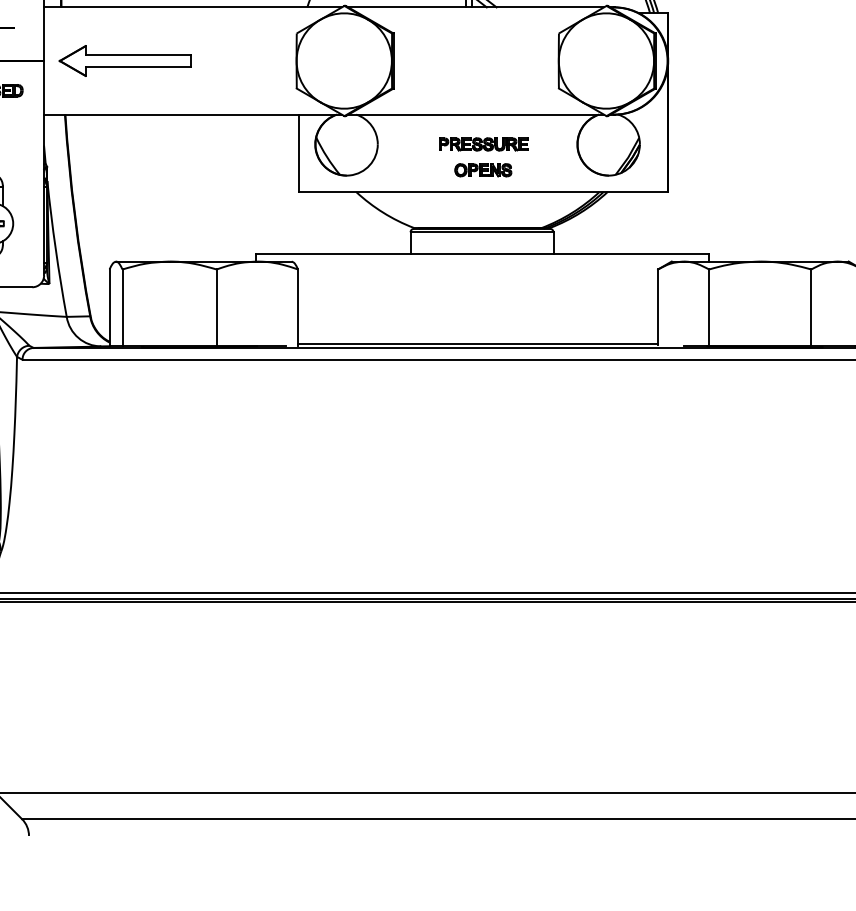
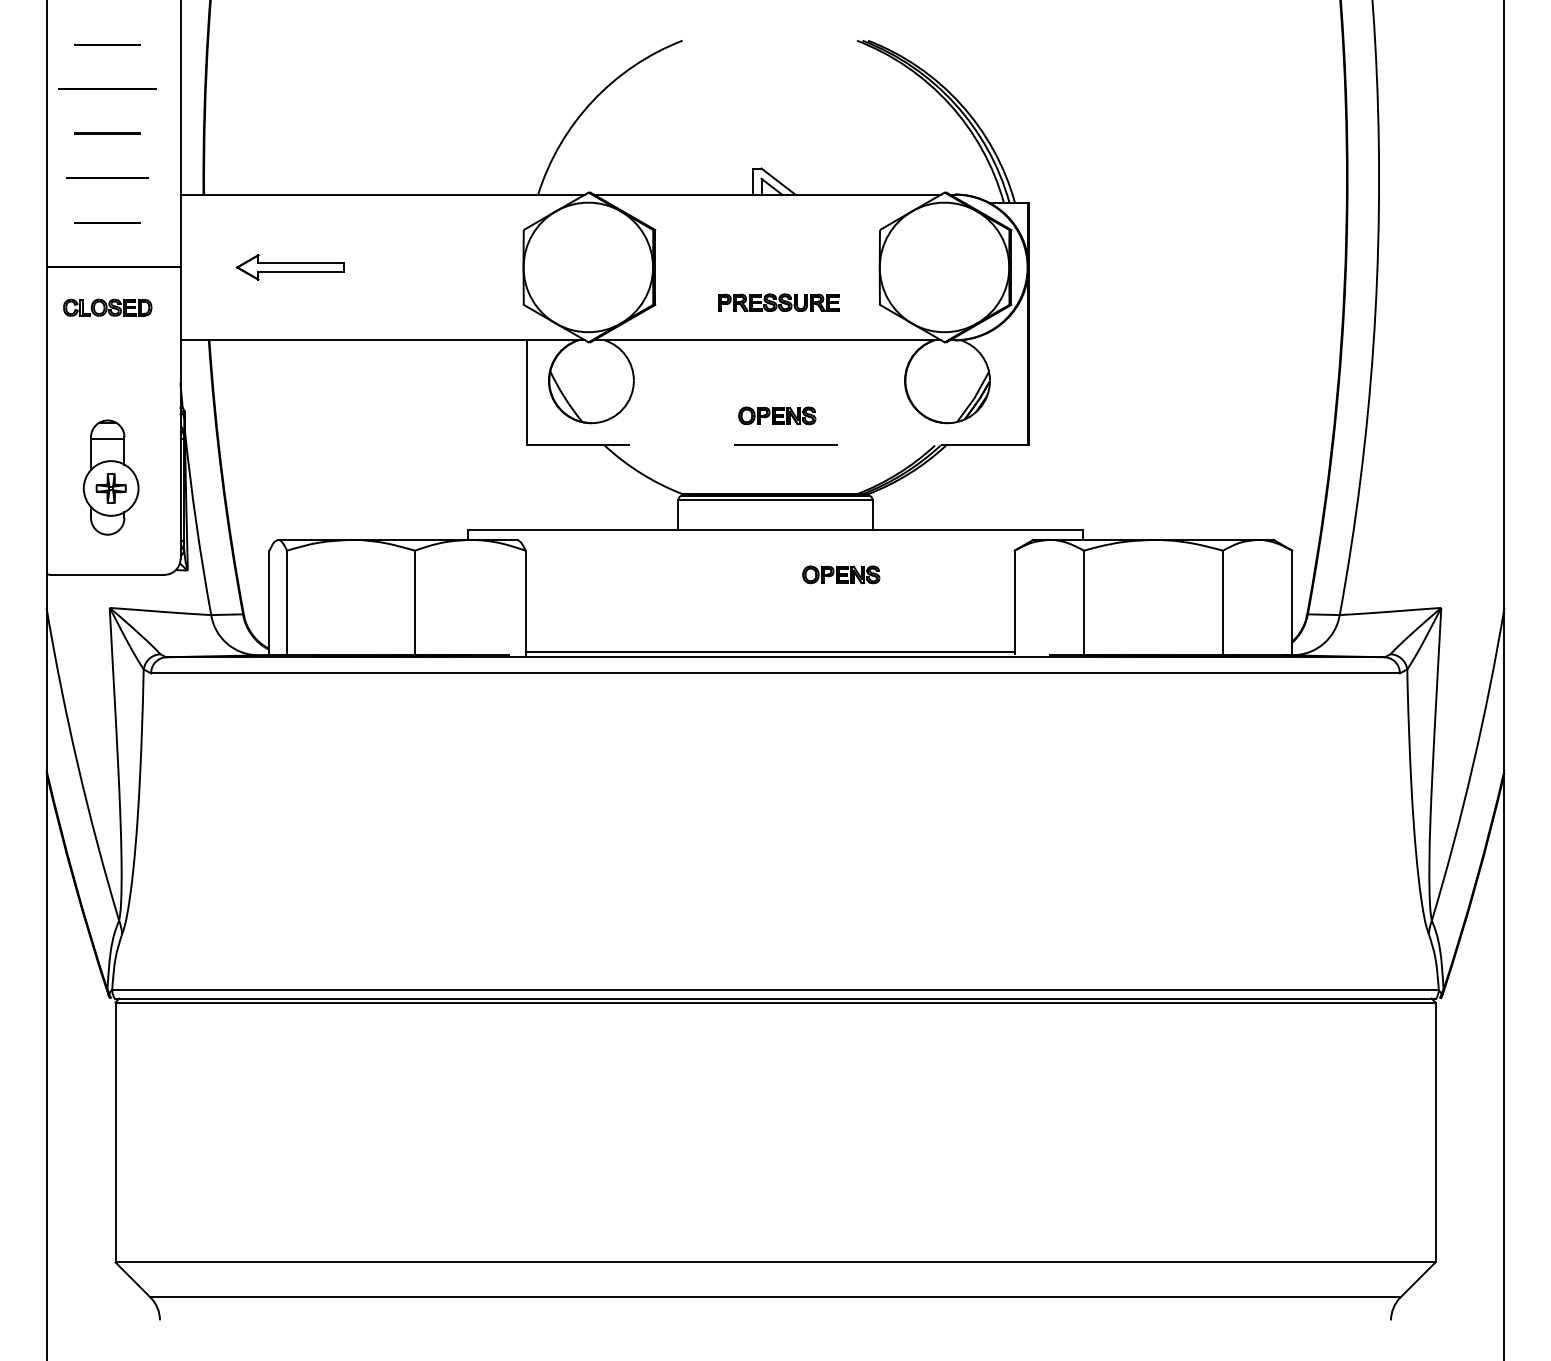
part: (125, 61) -> (290, 267), size x0.6
part: (483, 144) -> (778, 302), moved
line: (483, 192) -> (777, 445), solid -> dashed
part: (530, 287) -> (841, 574), added

